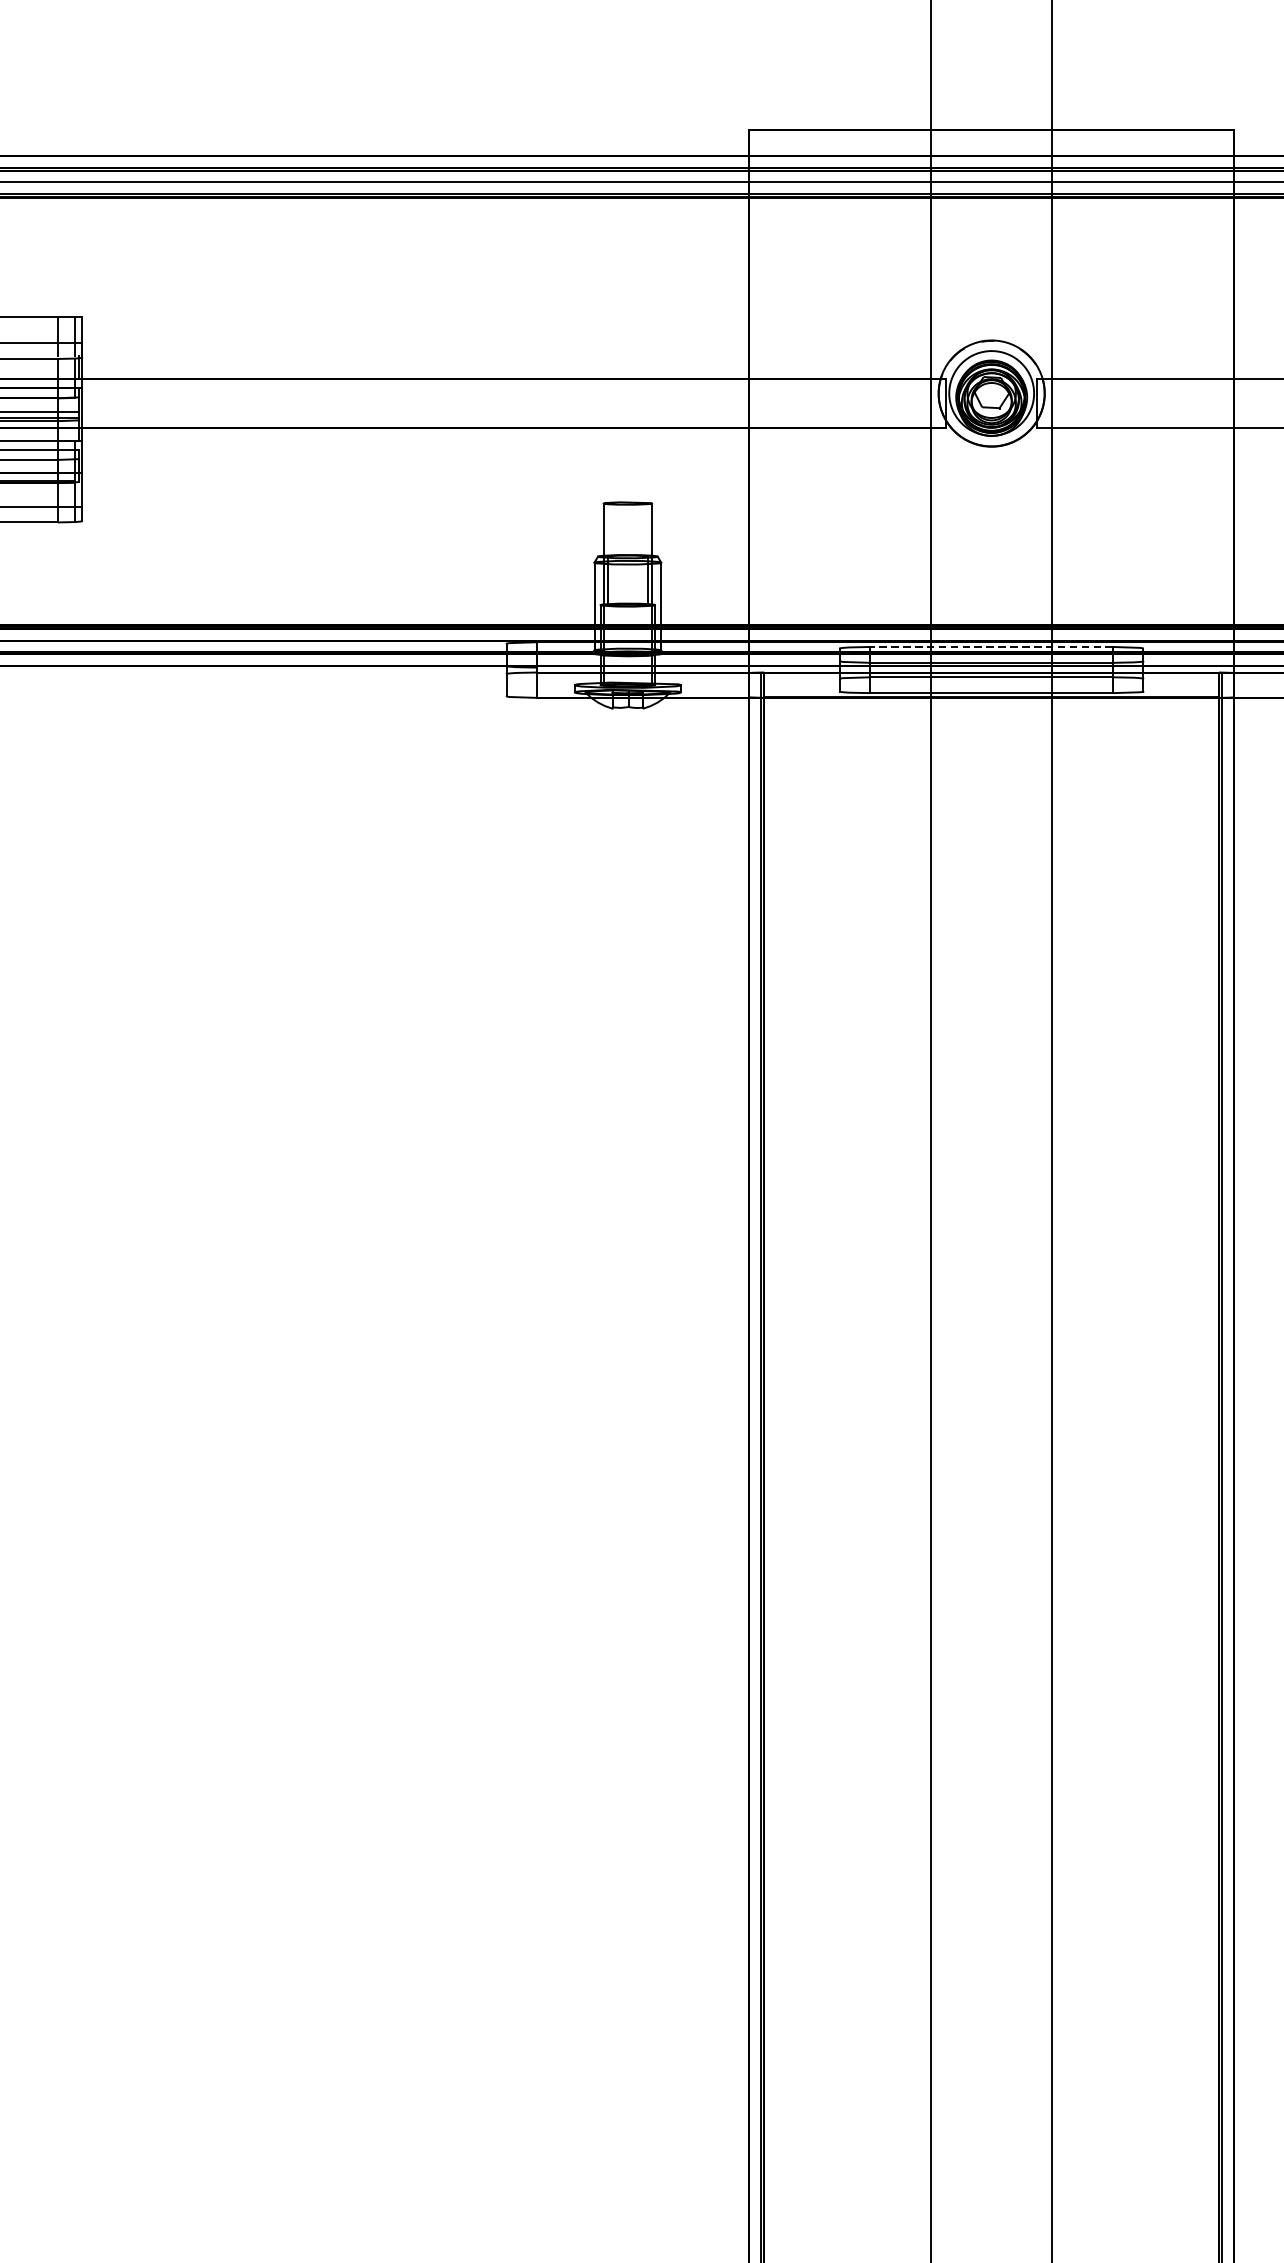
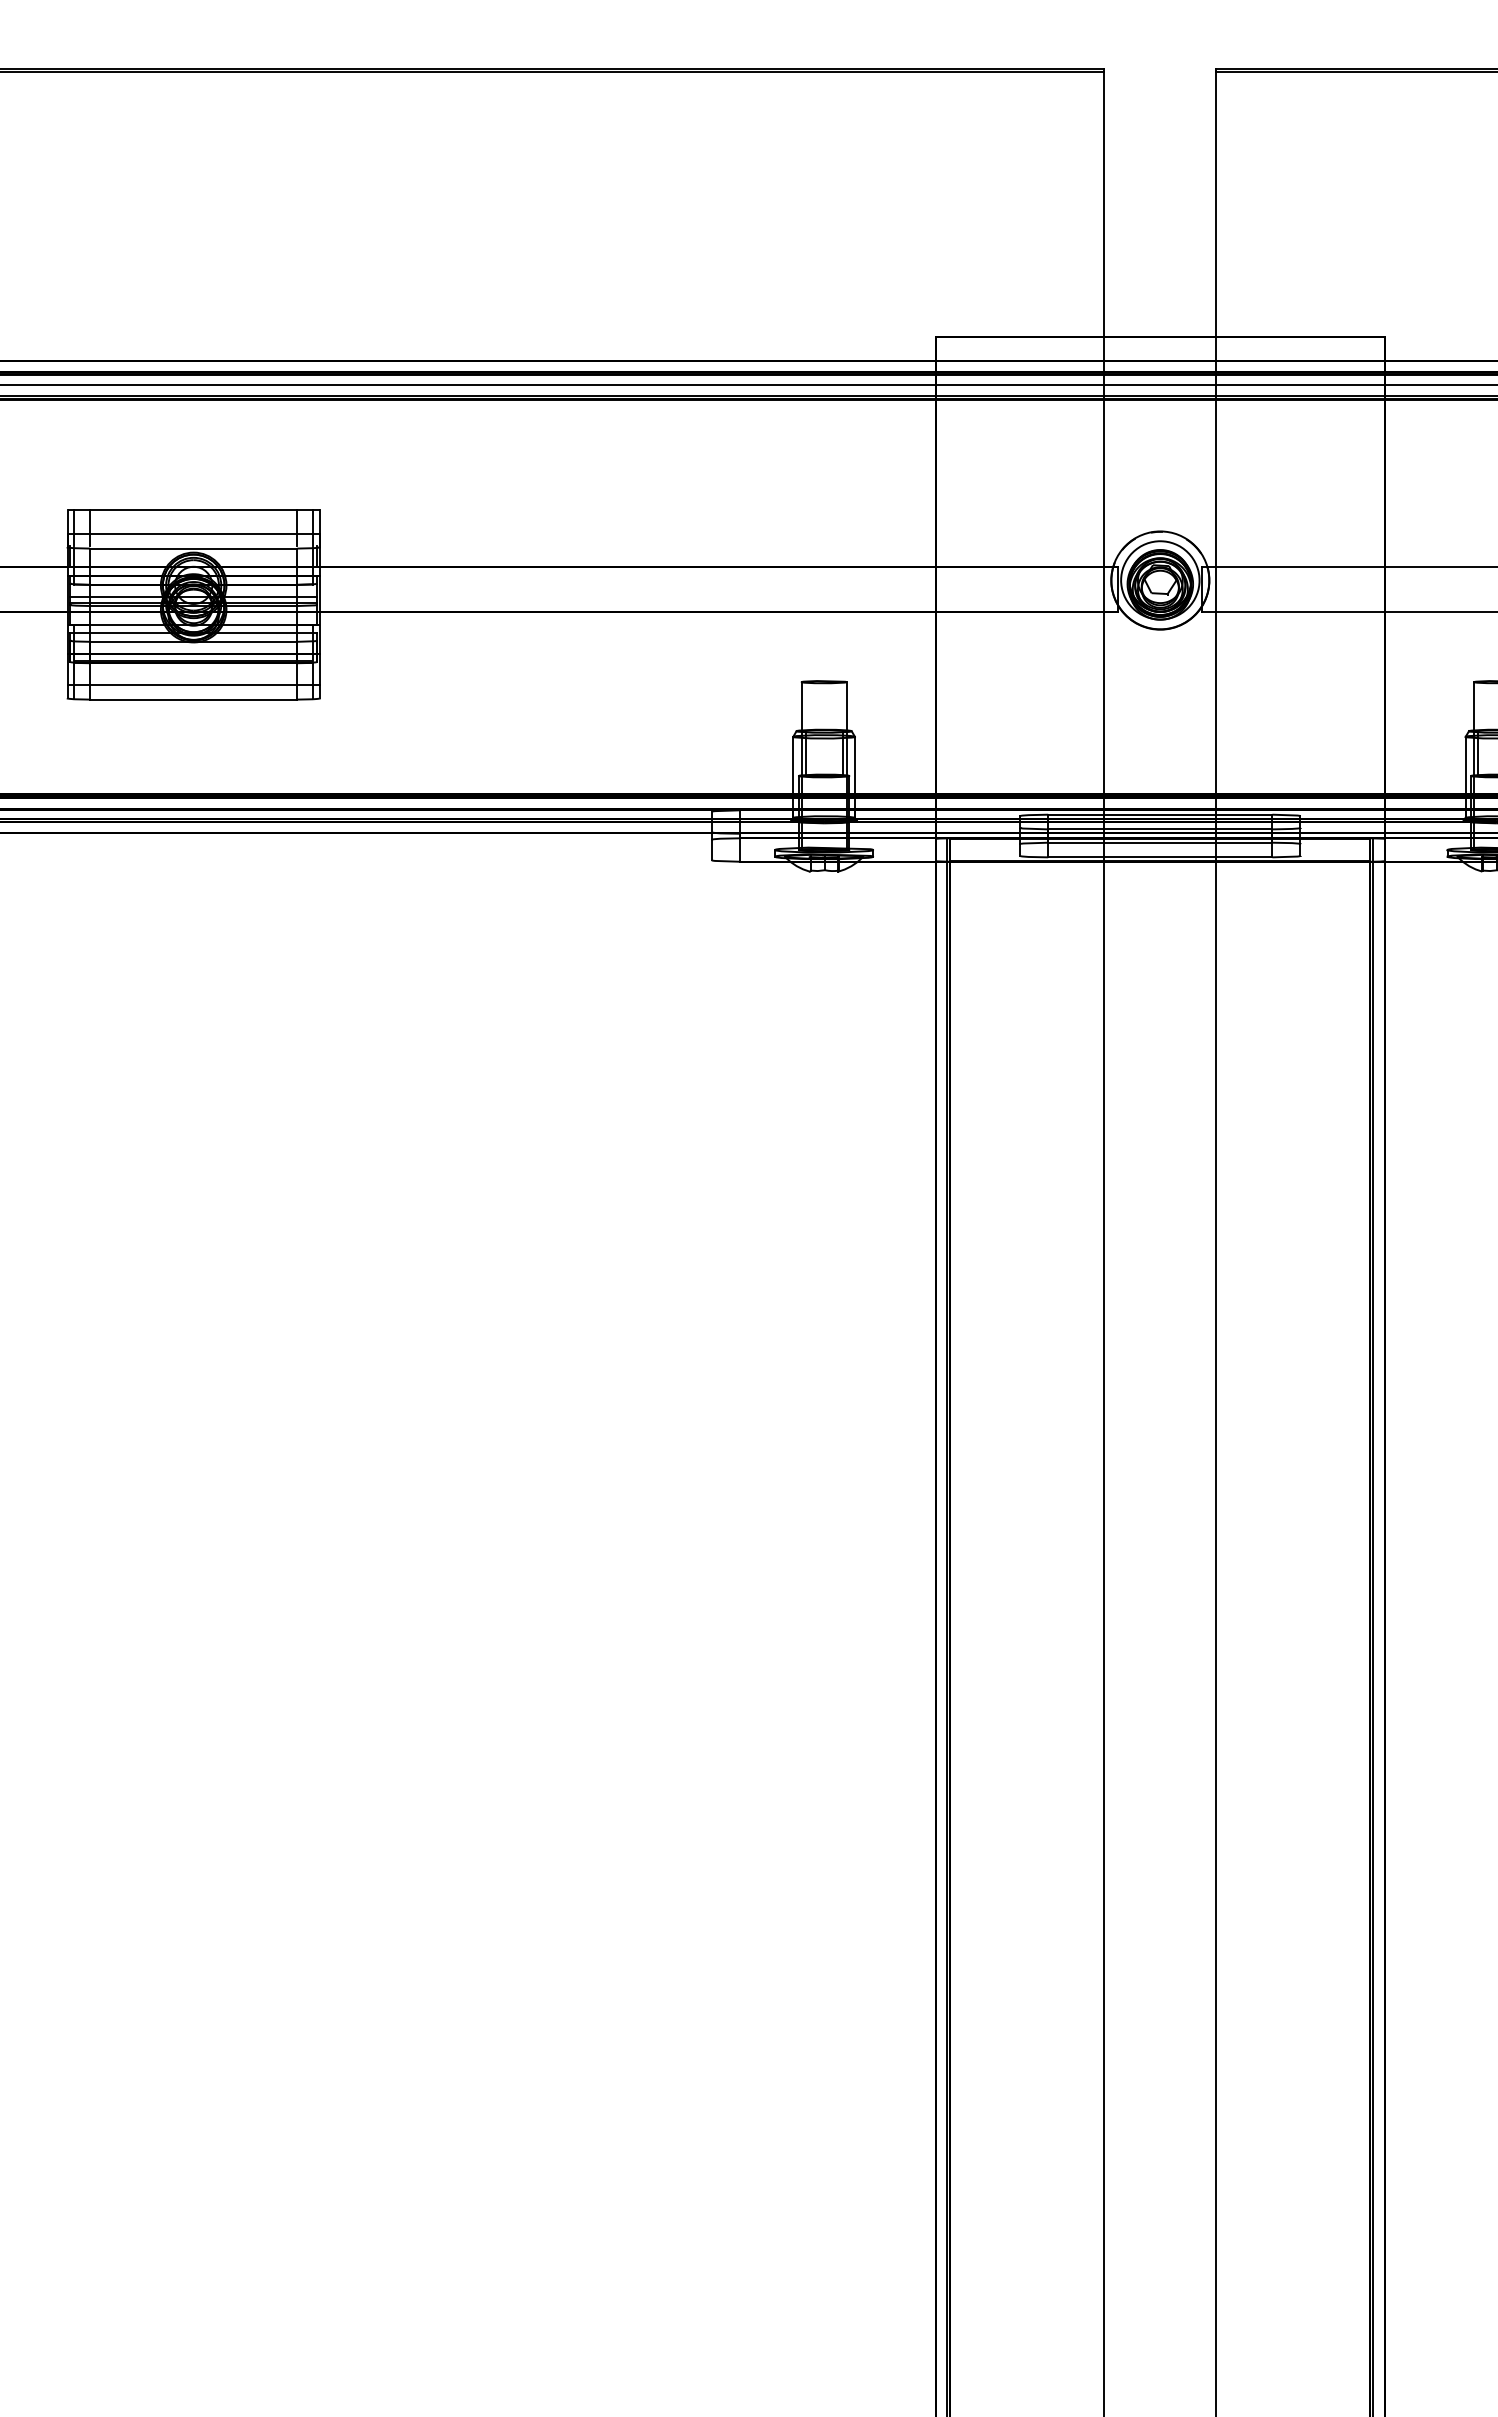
line: (990, 646) -> (1159, 814), dashed -> solid

